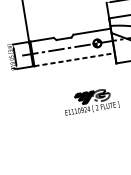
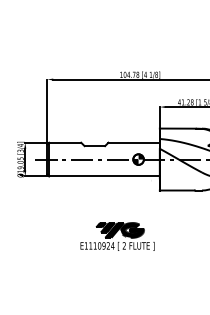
line: (75, 59) -> (105, 176), dashed -> solid
fill: (101, 94) -> (132, 229), added

